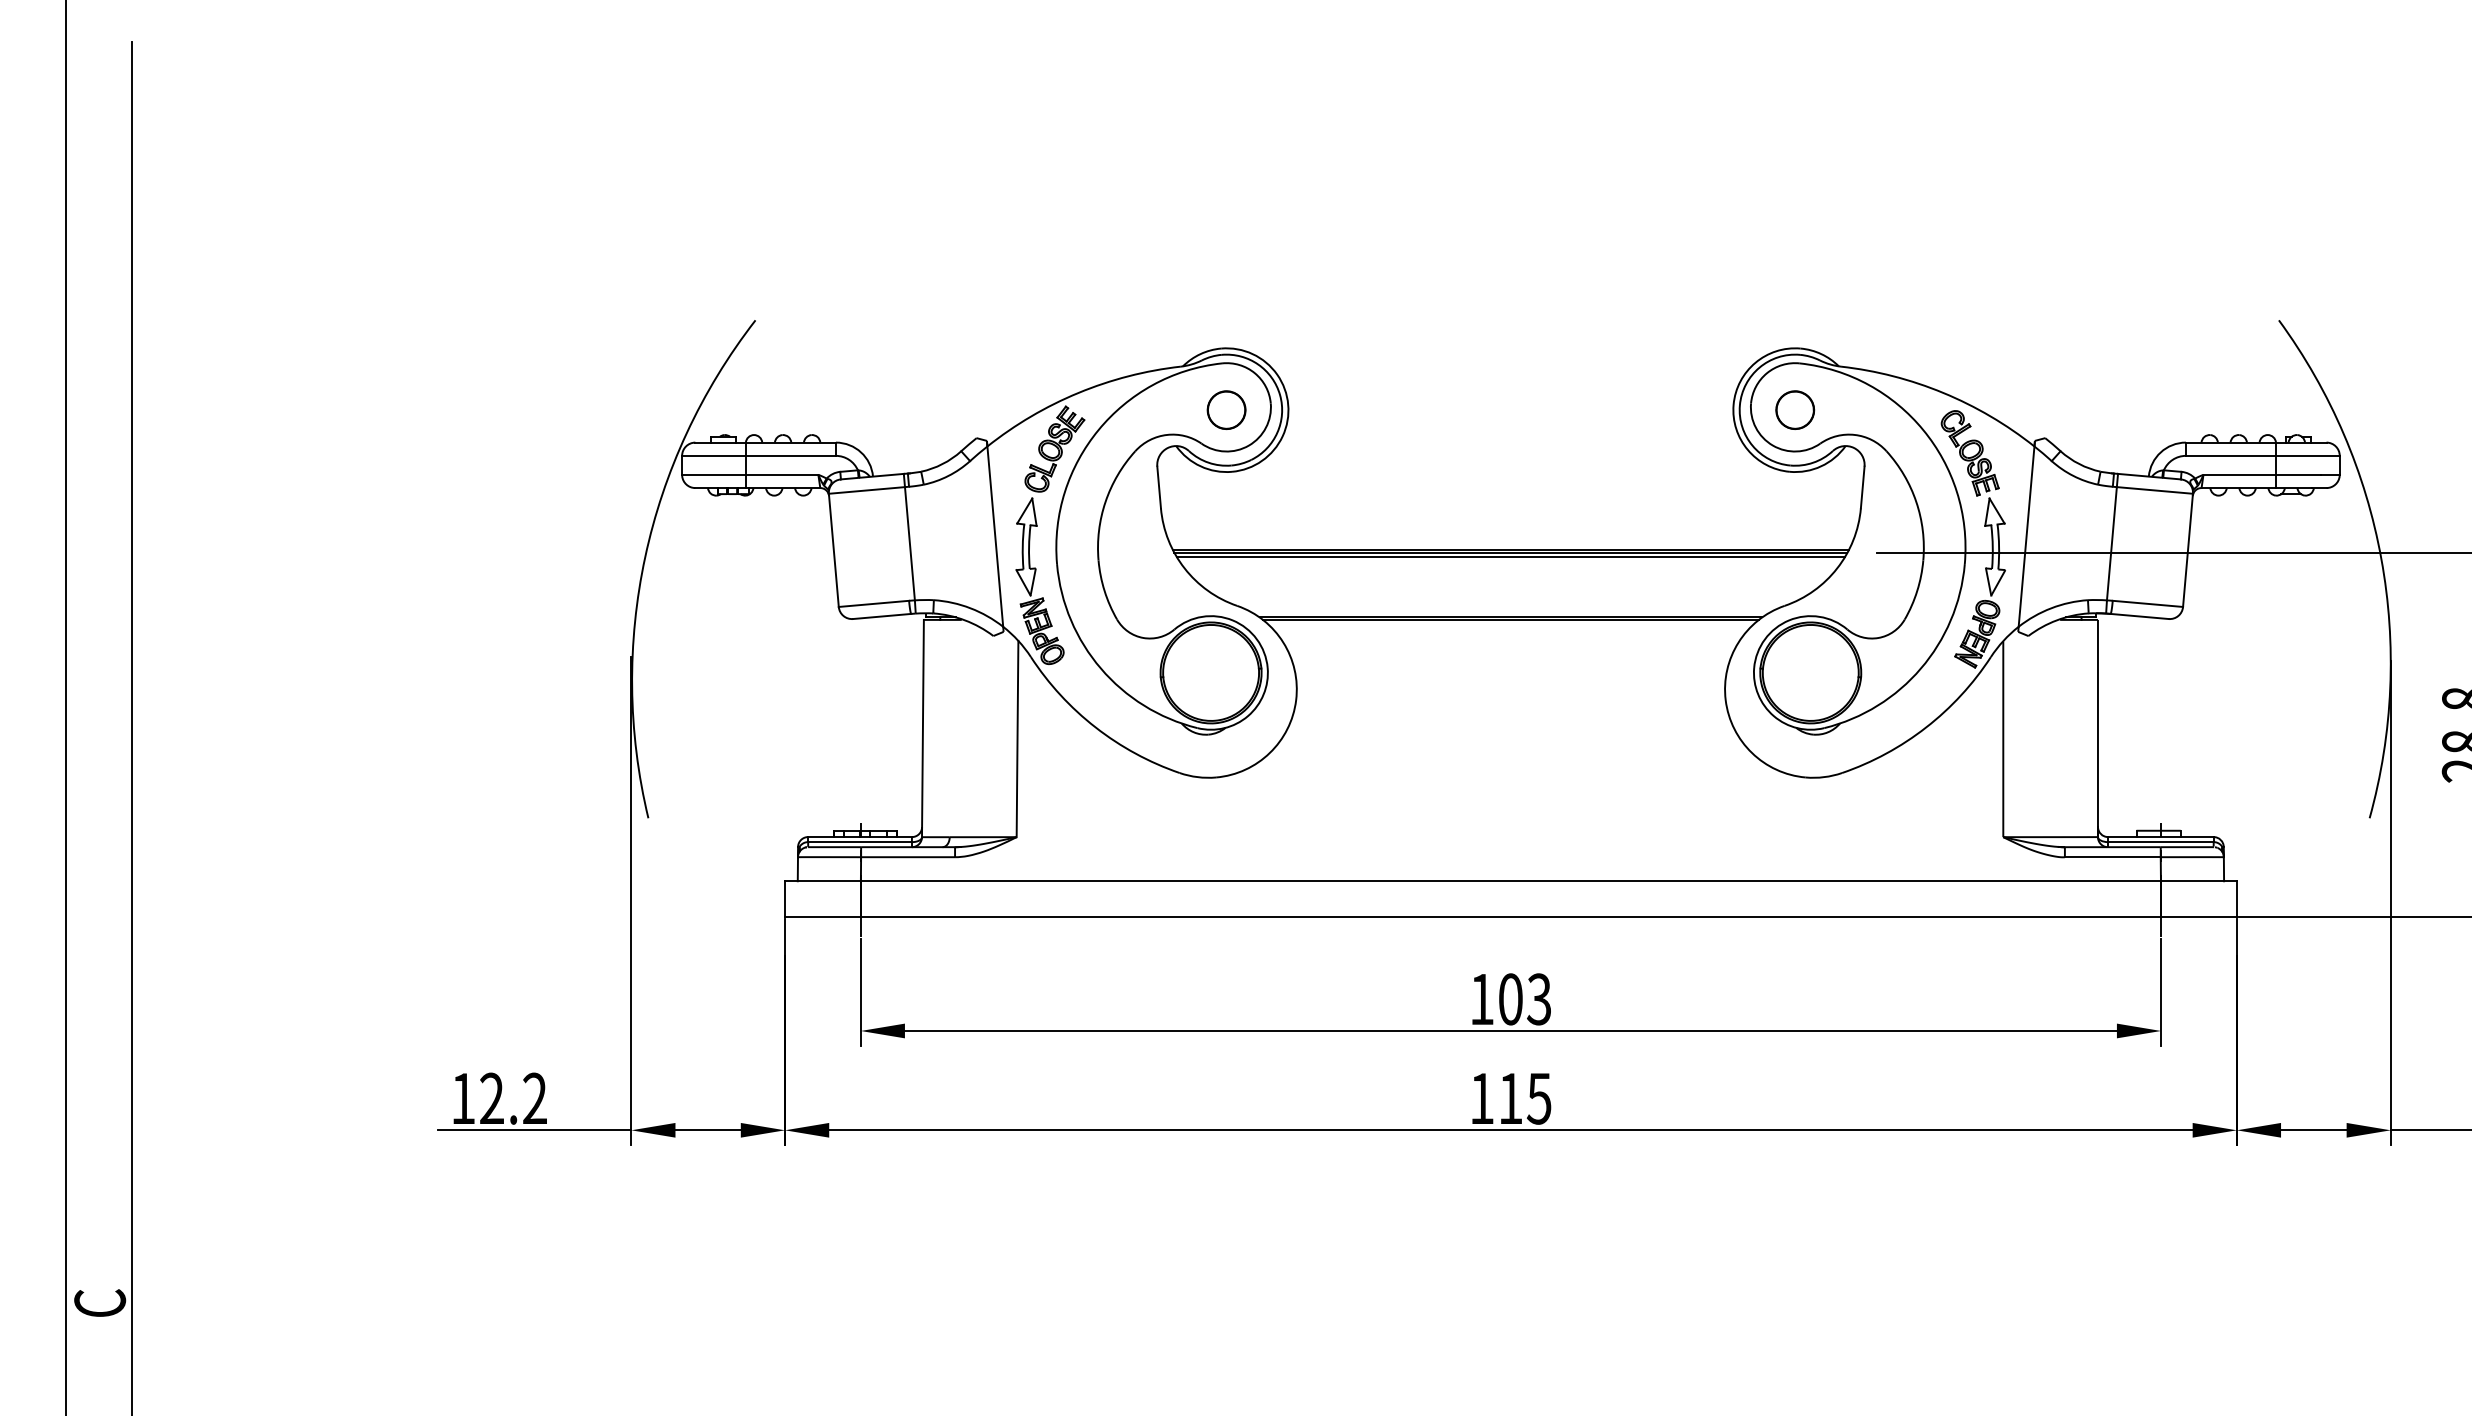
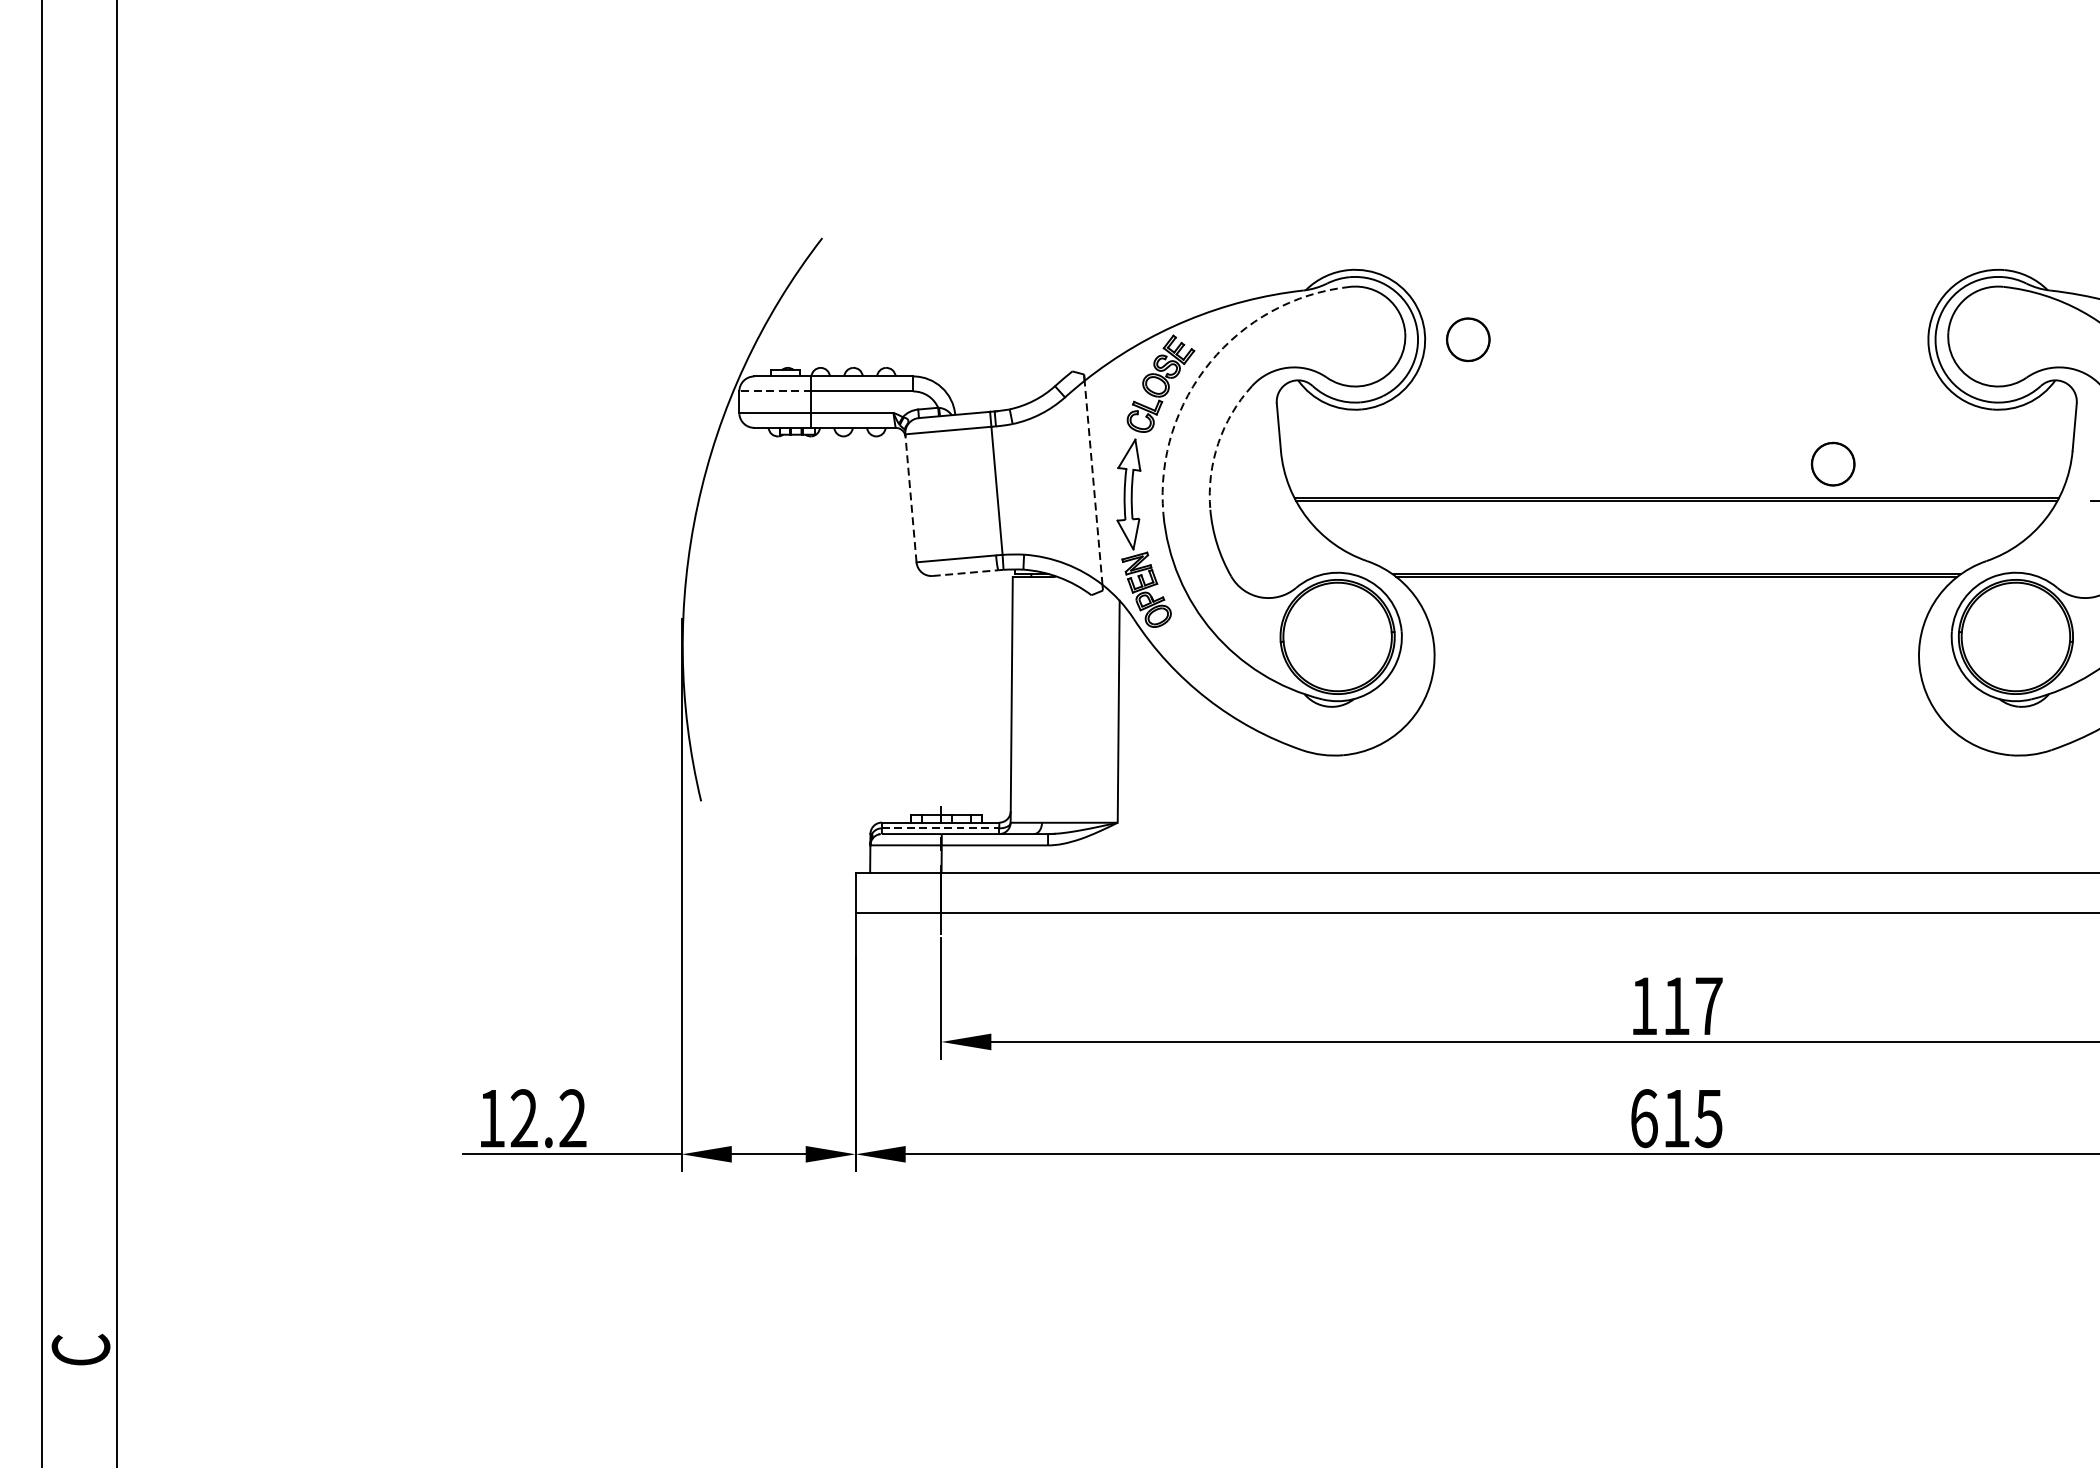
part: (1226, 409) -> (1468, 338), moved
part: (1795, 409) -> (1833, 463), moved
arc: (1098, 430) -> (1210, 362), solid -> dashed
line: (713, 455) -> (774, 391), solid -> dashed
arc: (1105, 501) -> (1218, 443), solid -> dashed
line: (995, 536) -> (1093, 482), solid -> dashed
line: (833, 550) -> (910, 498), solid -> dashed
line: (1510, 556) -> (1676, 505), removed
line: (882, 616) -> (965, 573), solid -> dashed
line: (860, 842) -> (941, 828), solid -> dashed
text: (1525, 999) -> (1693, 1006), 103 -> 117
text: (1482, 1098) -> (1644, 1118), 115 -> 615

